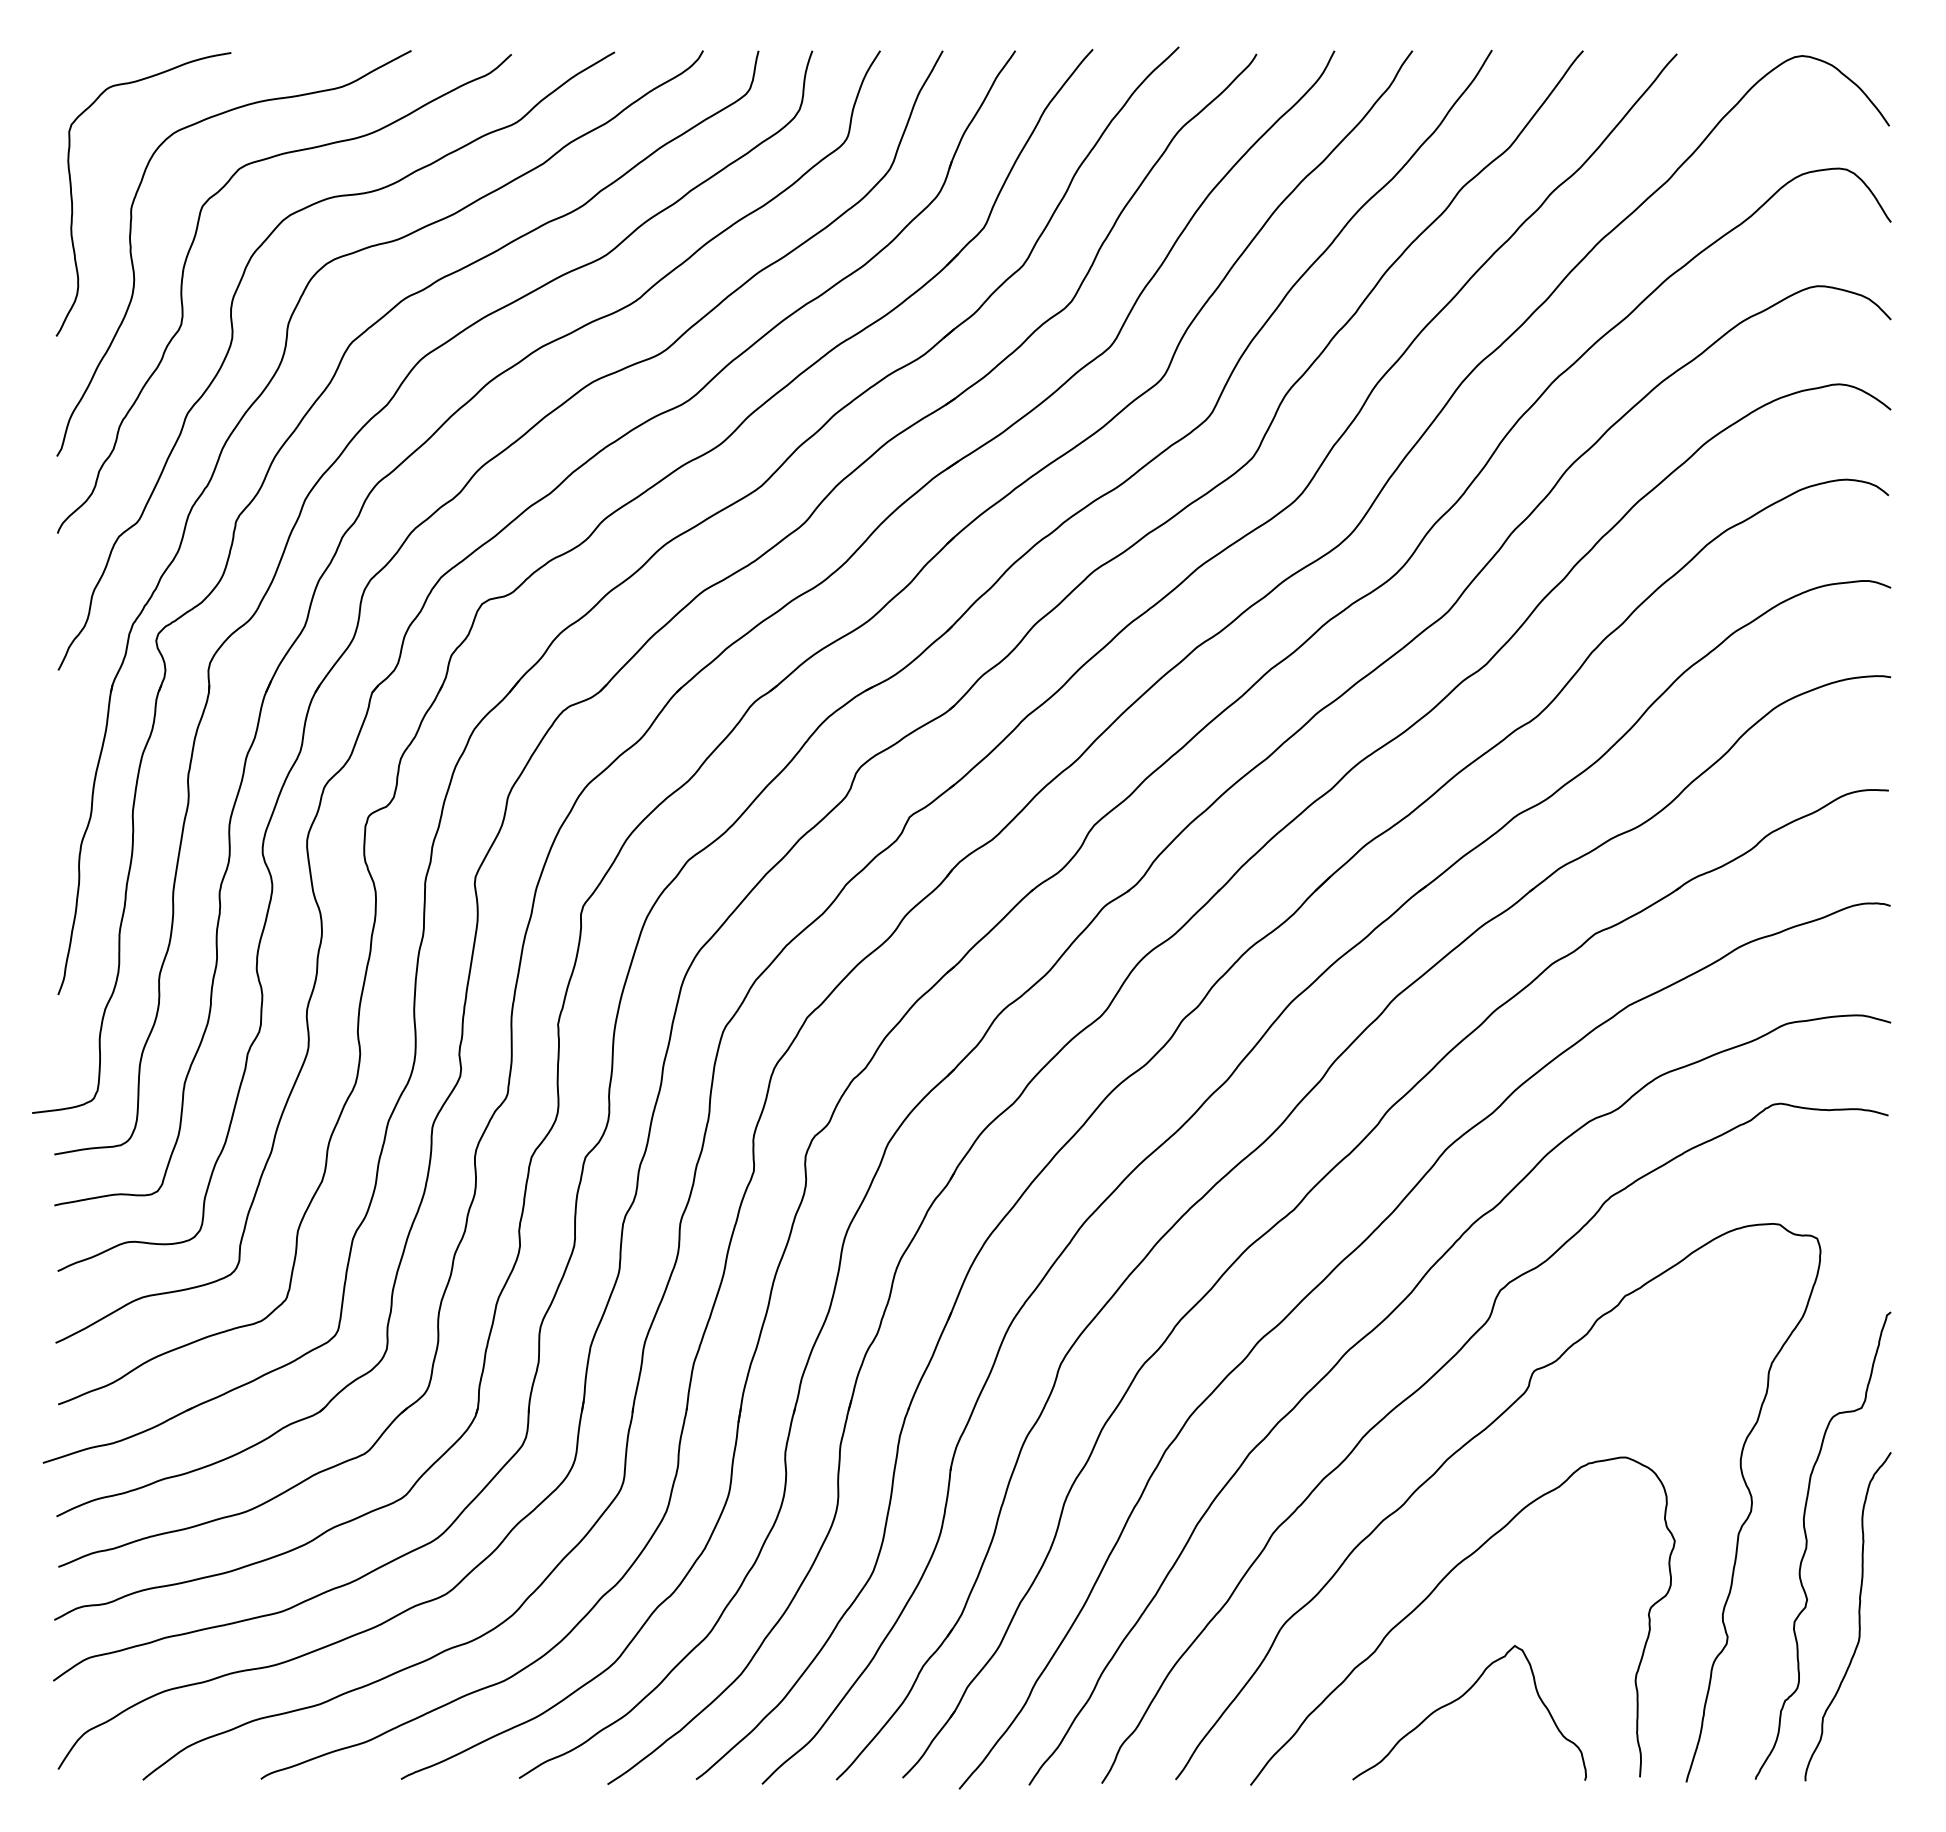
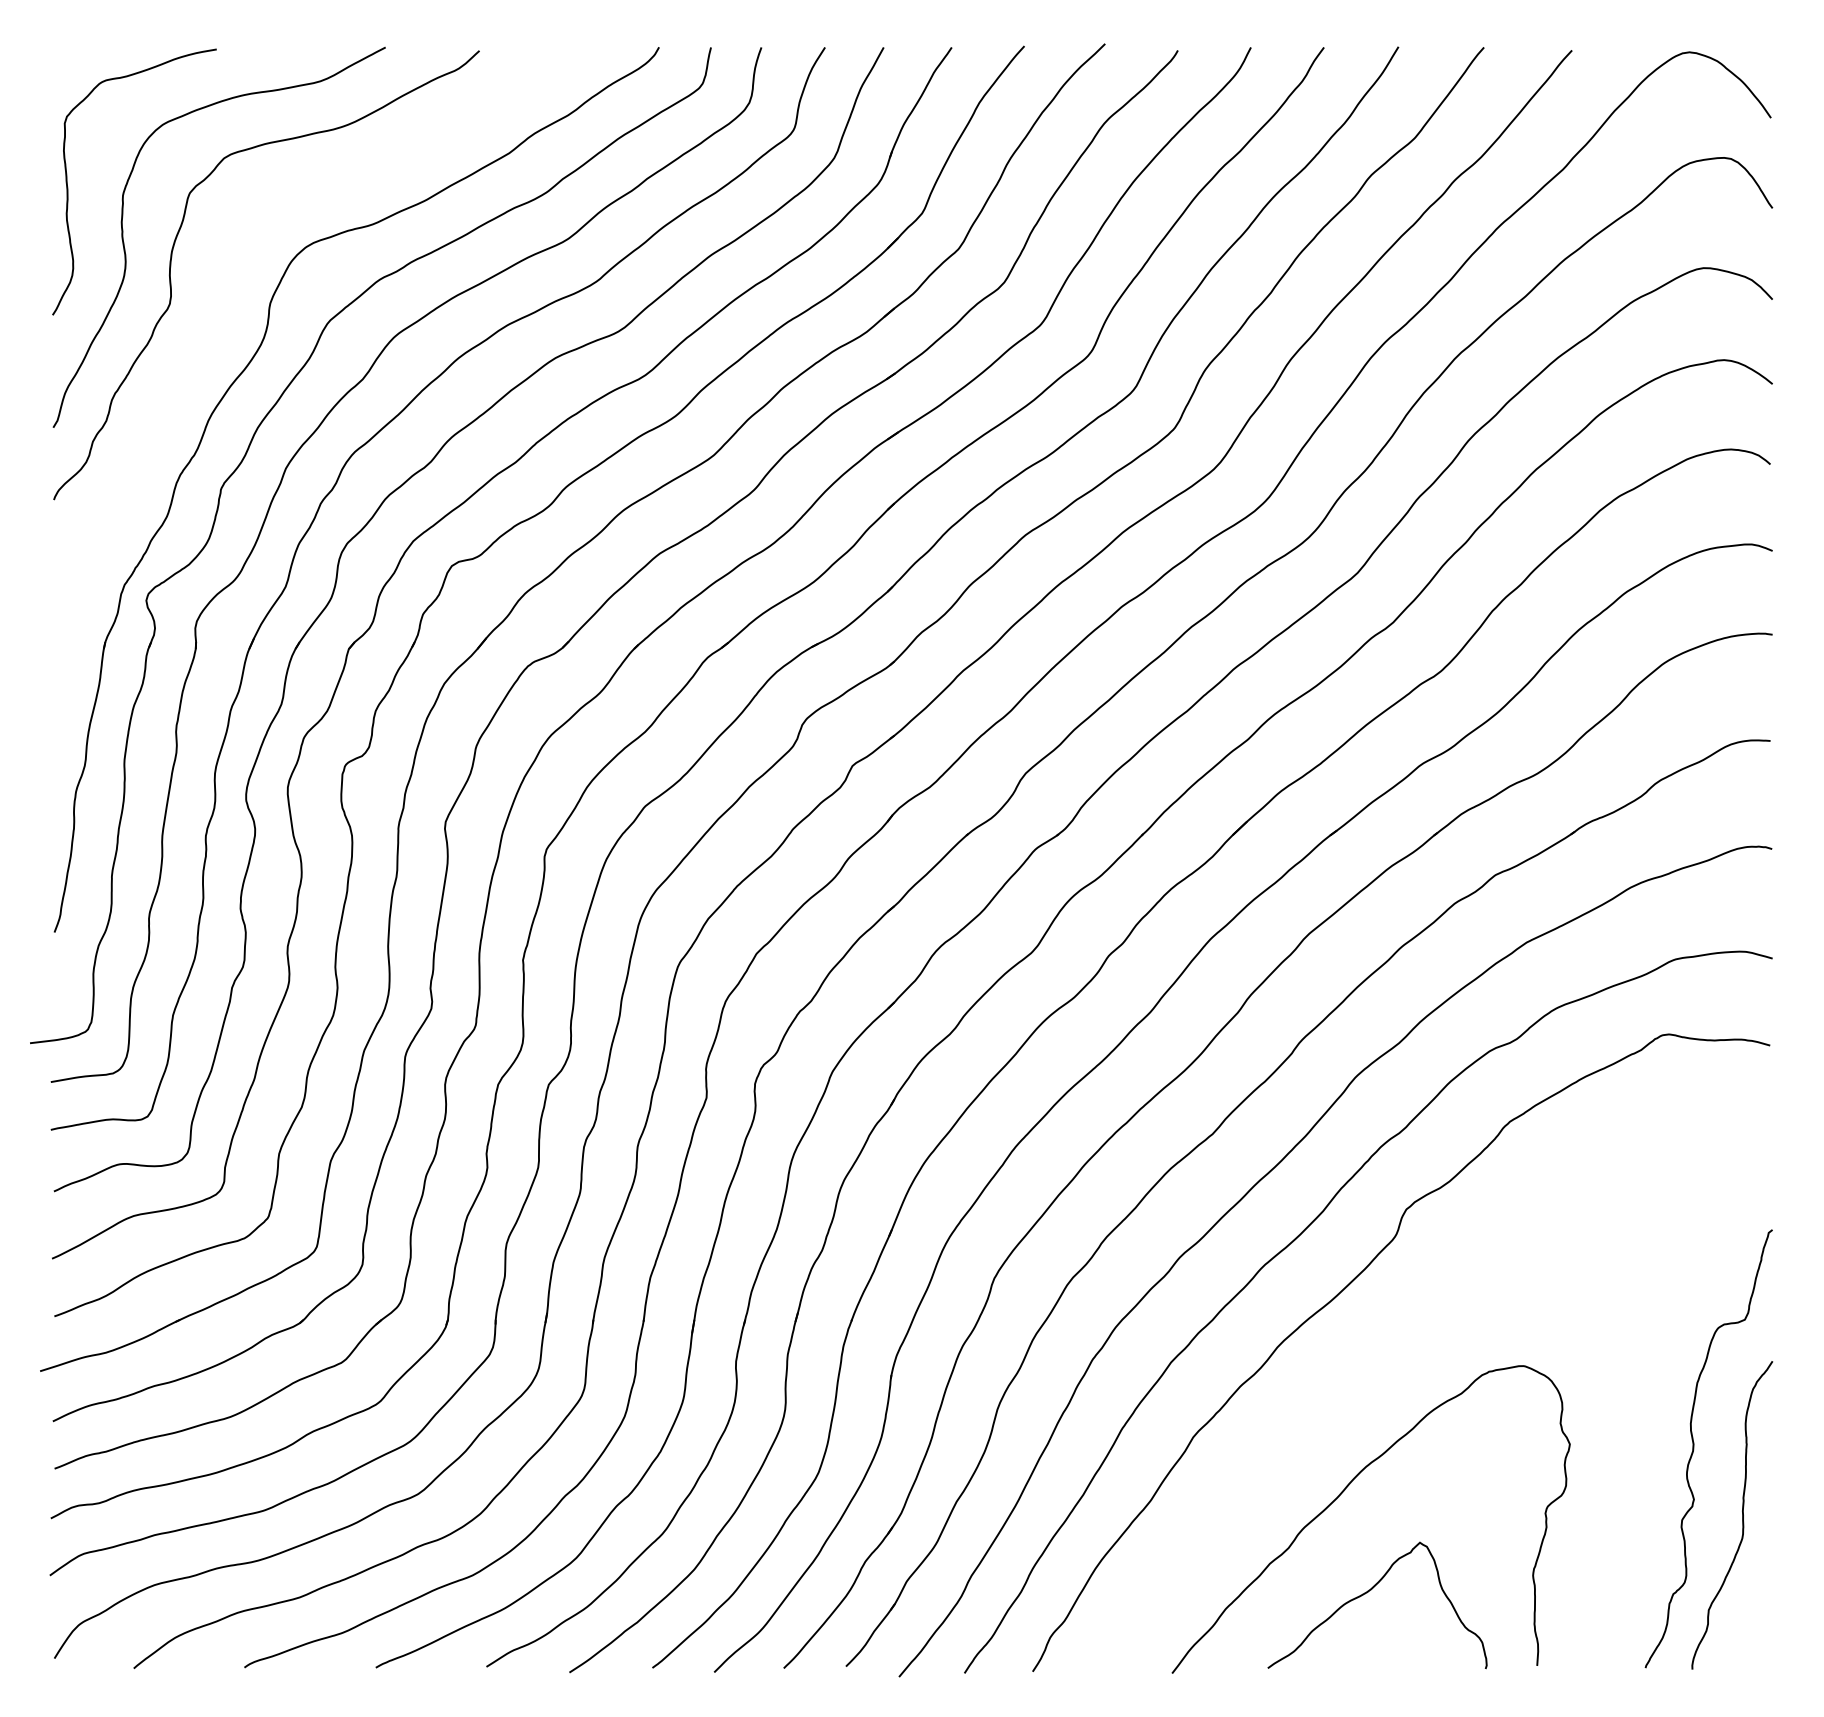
curve: (233, 338) -> (218, 317), removed
curve: (1457, 1452) -> (1366, 1361), removed

